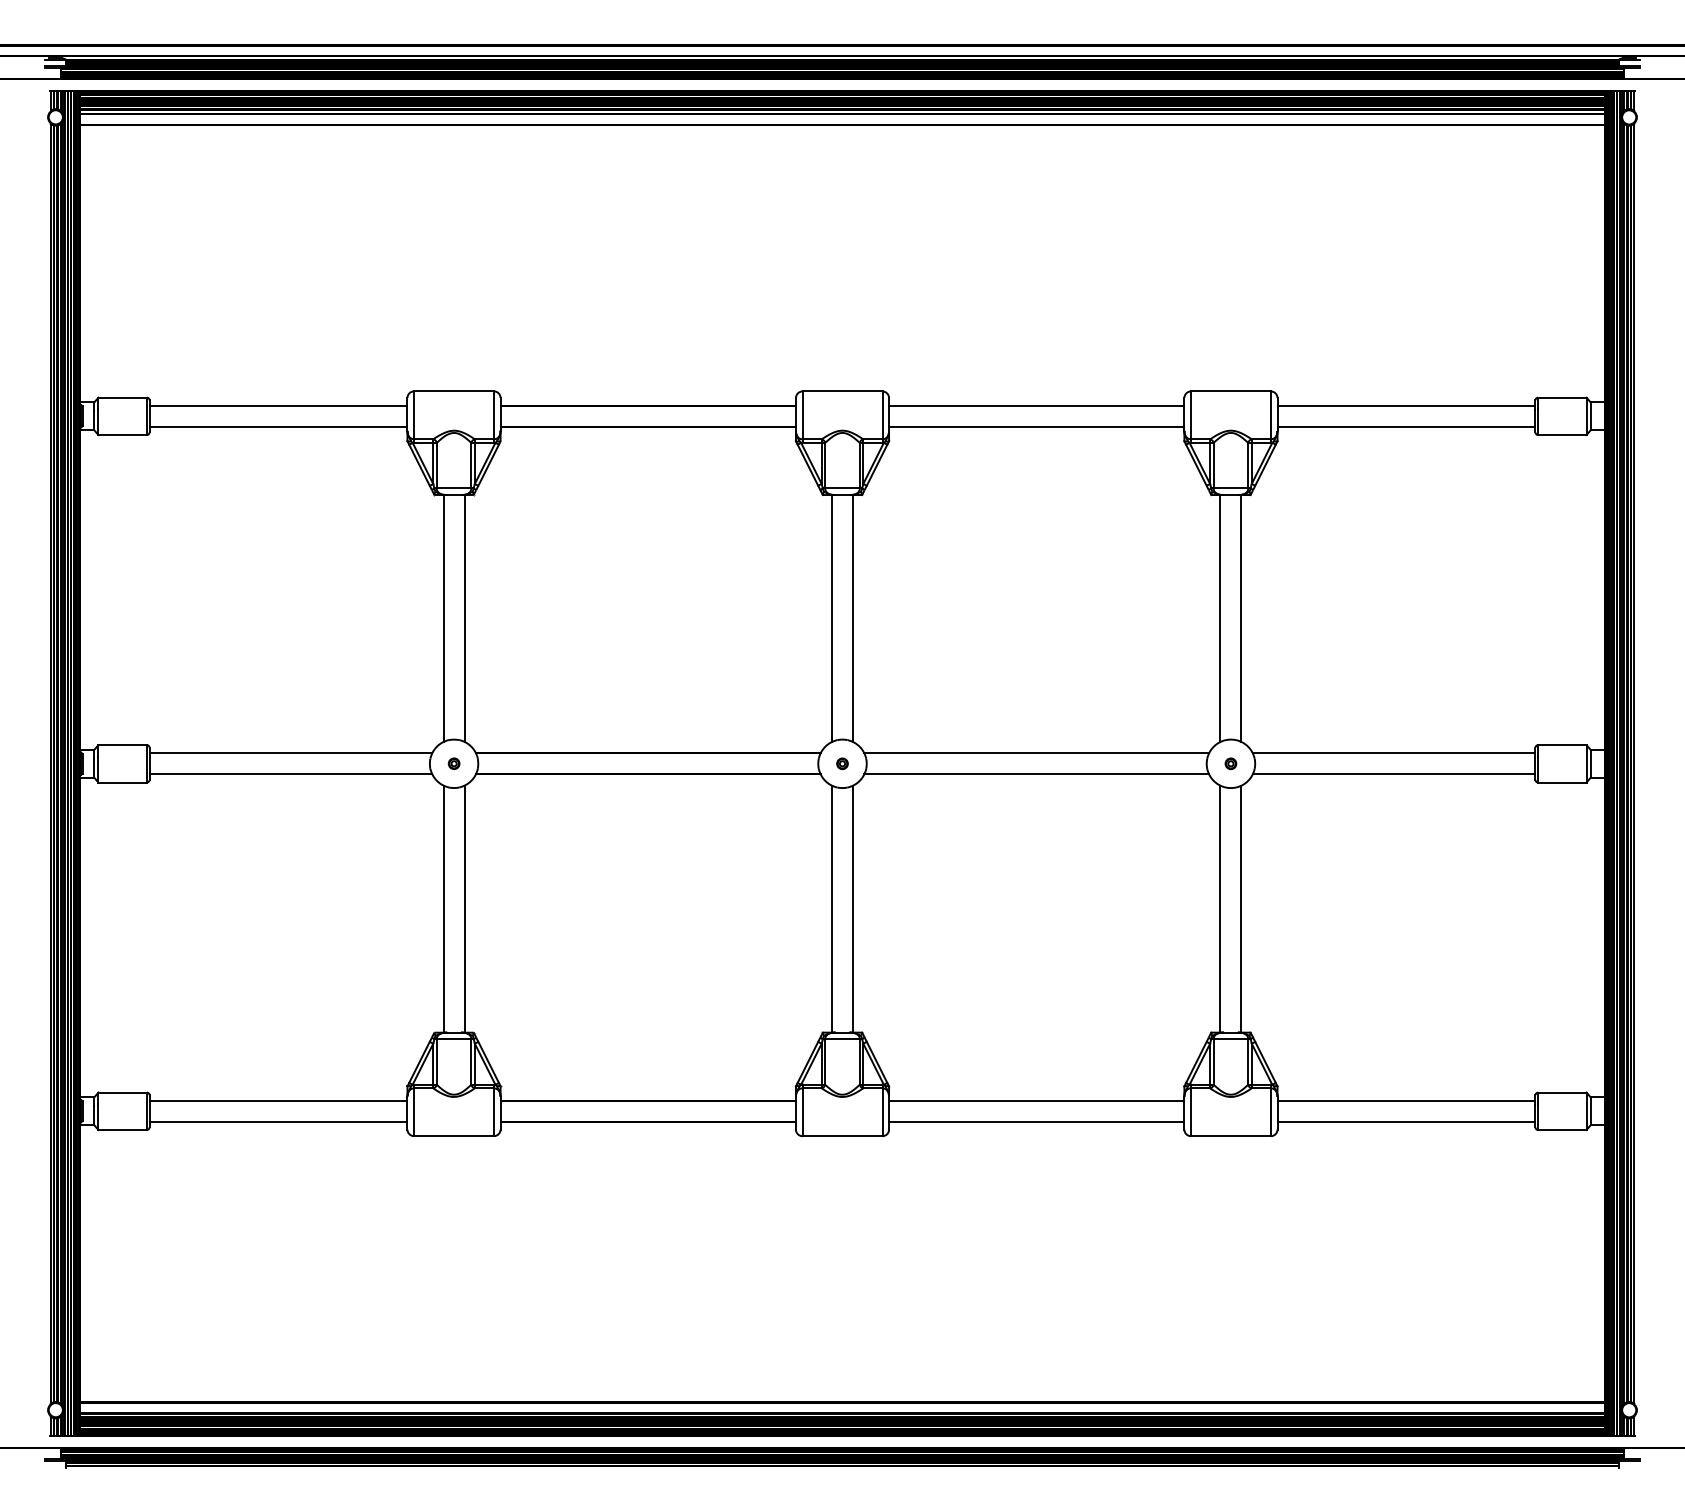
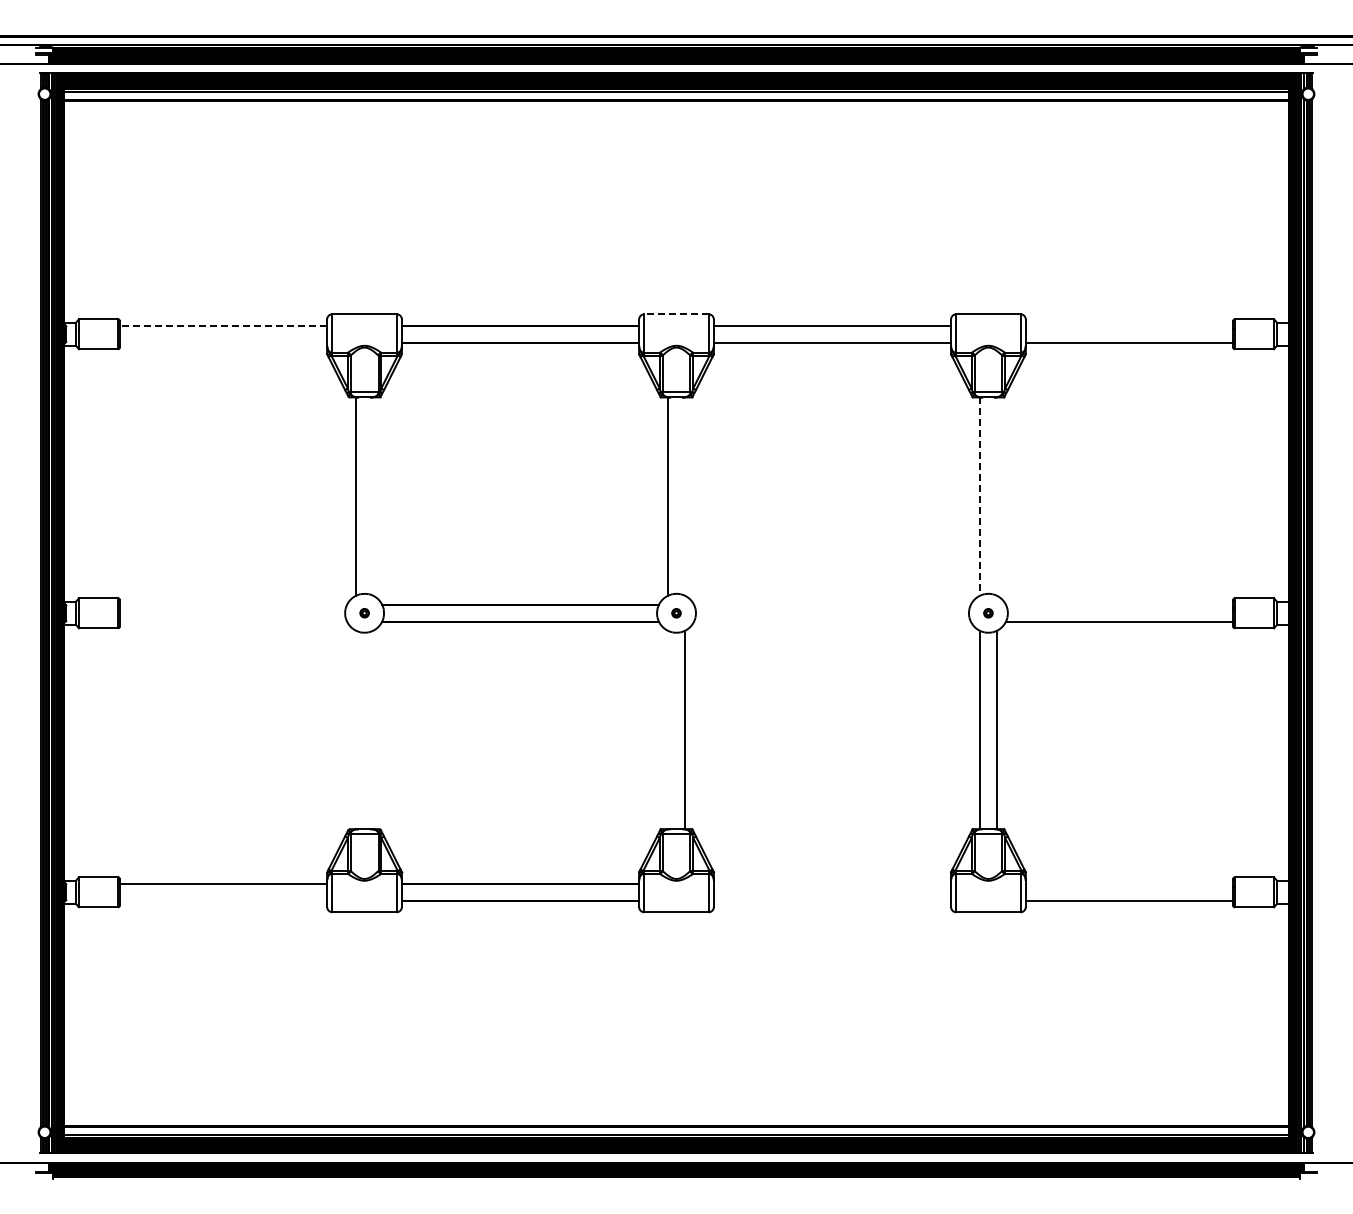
line: (842, 391) -> (676, 314), solid -> dashed
line: (278, 405) -> (223, 325), solid -> dashed
line: (1405, 405) -> (1128, 325), removed
line: (278, 426) -> (223, 342), removed
line: (463, 618) -> (372, 496), removed
line: (852, 618) -> (684, 496), removed
line: (1240, 618) -> (996, 496), removed
line: (1221, 619) -> (980, 497), solid -> dashed
line: (290, 752) -> (233, 604), removed
line: (1036, 752) -> (832, 604), removed
line: (1394, 752) -> (1119, 604), removed
line: (290, 774) -> (233, 621), removed
line: (1036, 774) -> (832, 621), removed
line: (444, 908) -> (356, 729), removed
line: (463, 908) -> (372, 729), removed
line: (832, 908) -> (668, 729), removed
line: (1036, 1100) -> (832, 883), removed
line: (1405, 1100) -> (1128, 883), removed
line: (278, 1121) -> (223, 900), removed
line: (1036, 1121) -> (832, 900), removed

